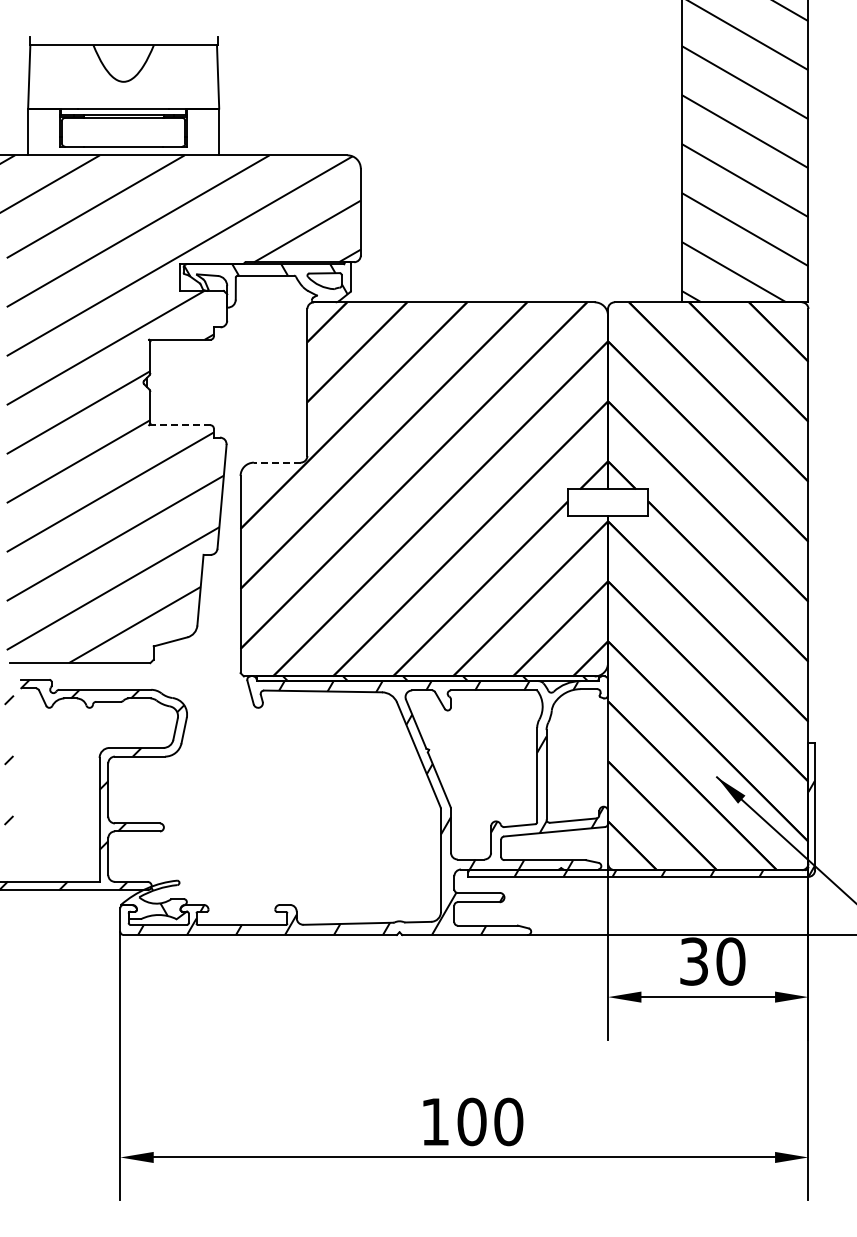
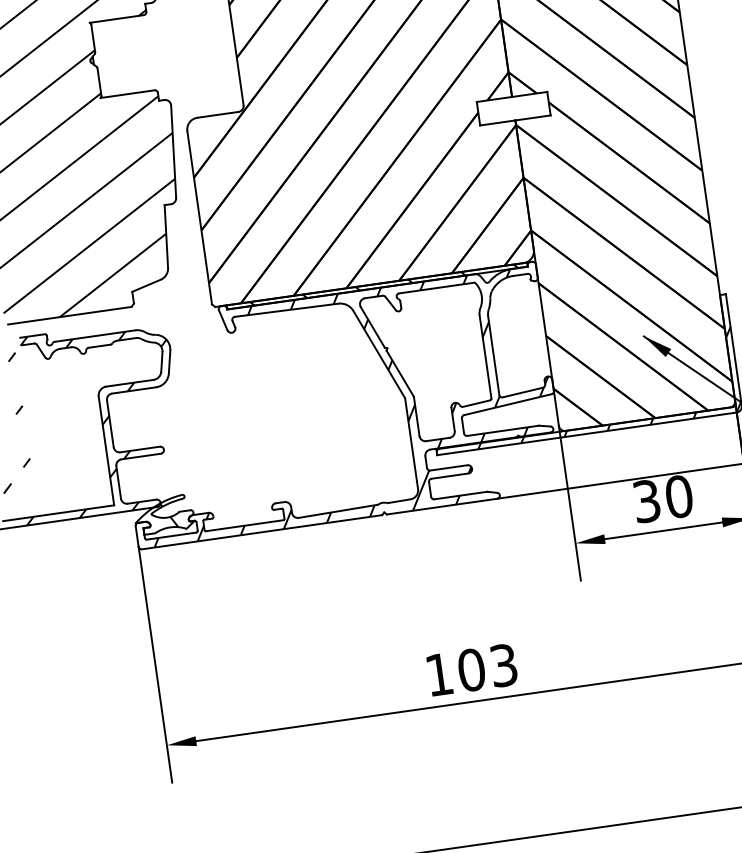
line: (179, 425) -> (127, 94), dashed -> solid
line: (276, 462) -> (217, 114), dashed -> solid
text: (508, 1121) -> (503, 665), 100 -> 103

